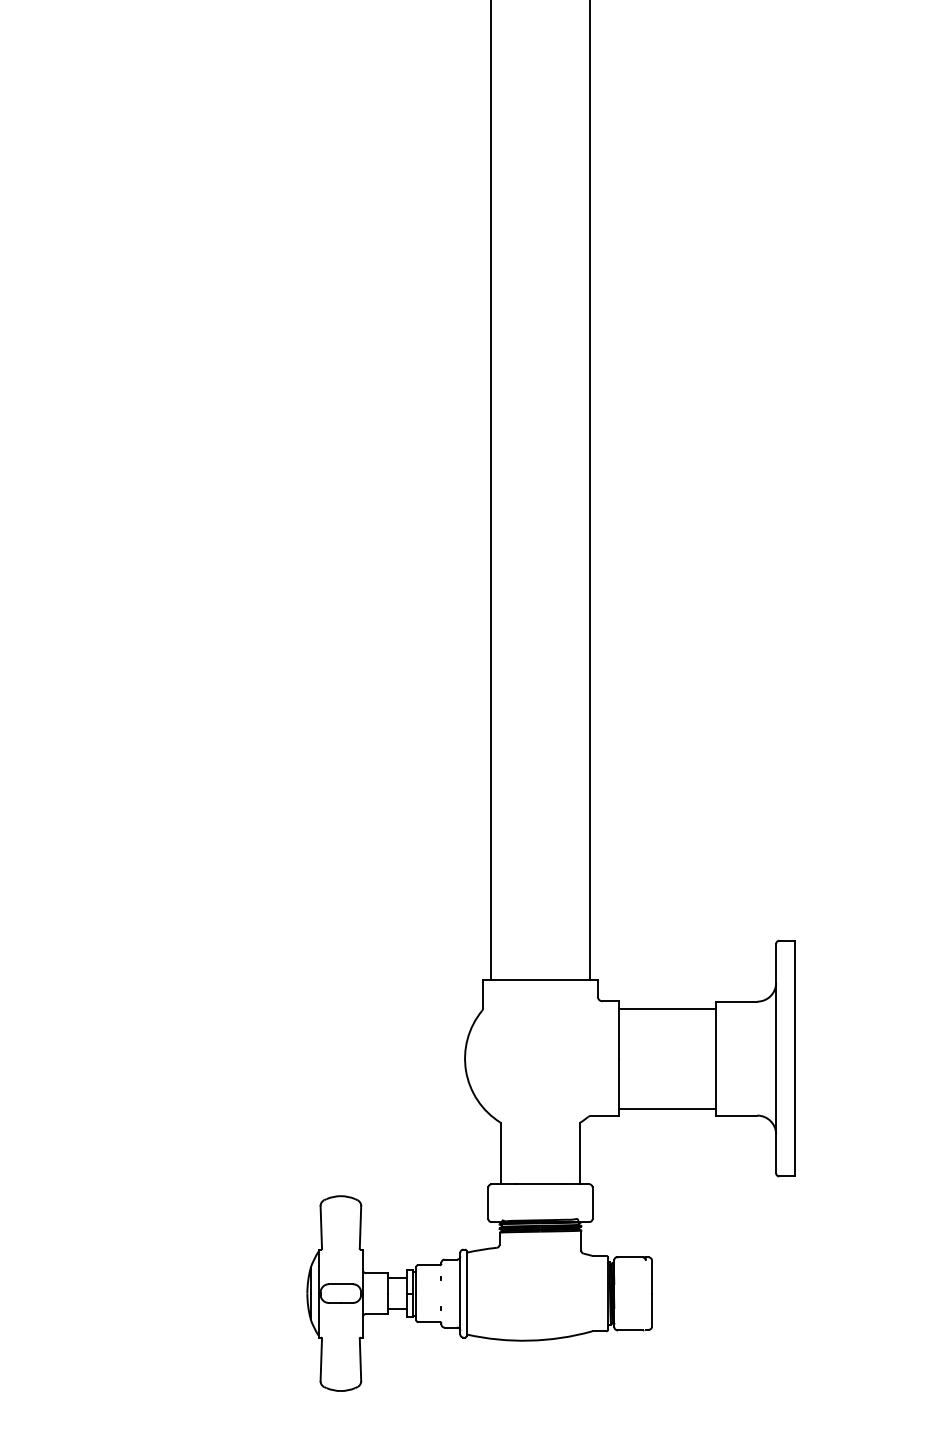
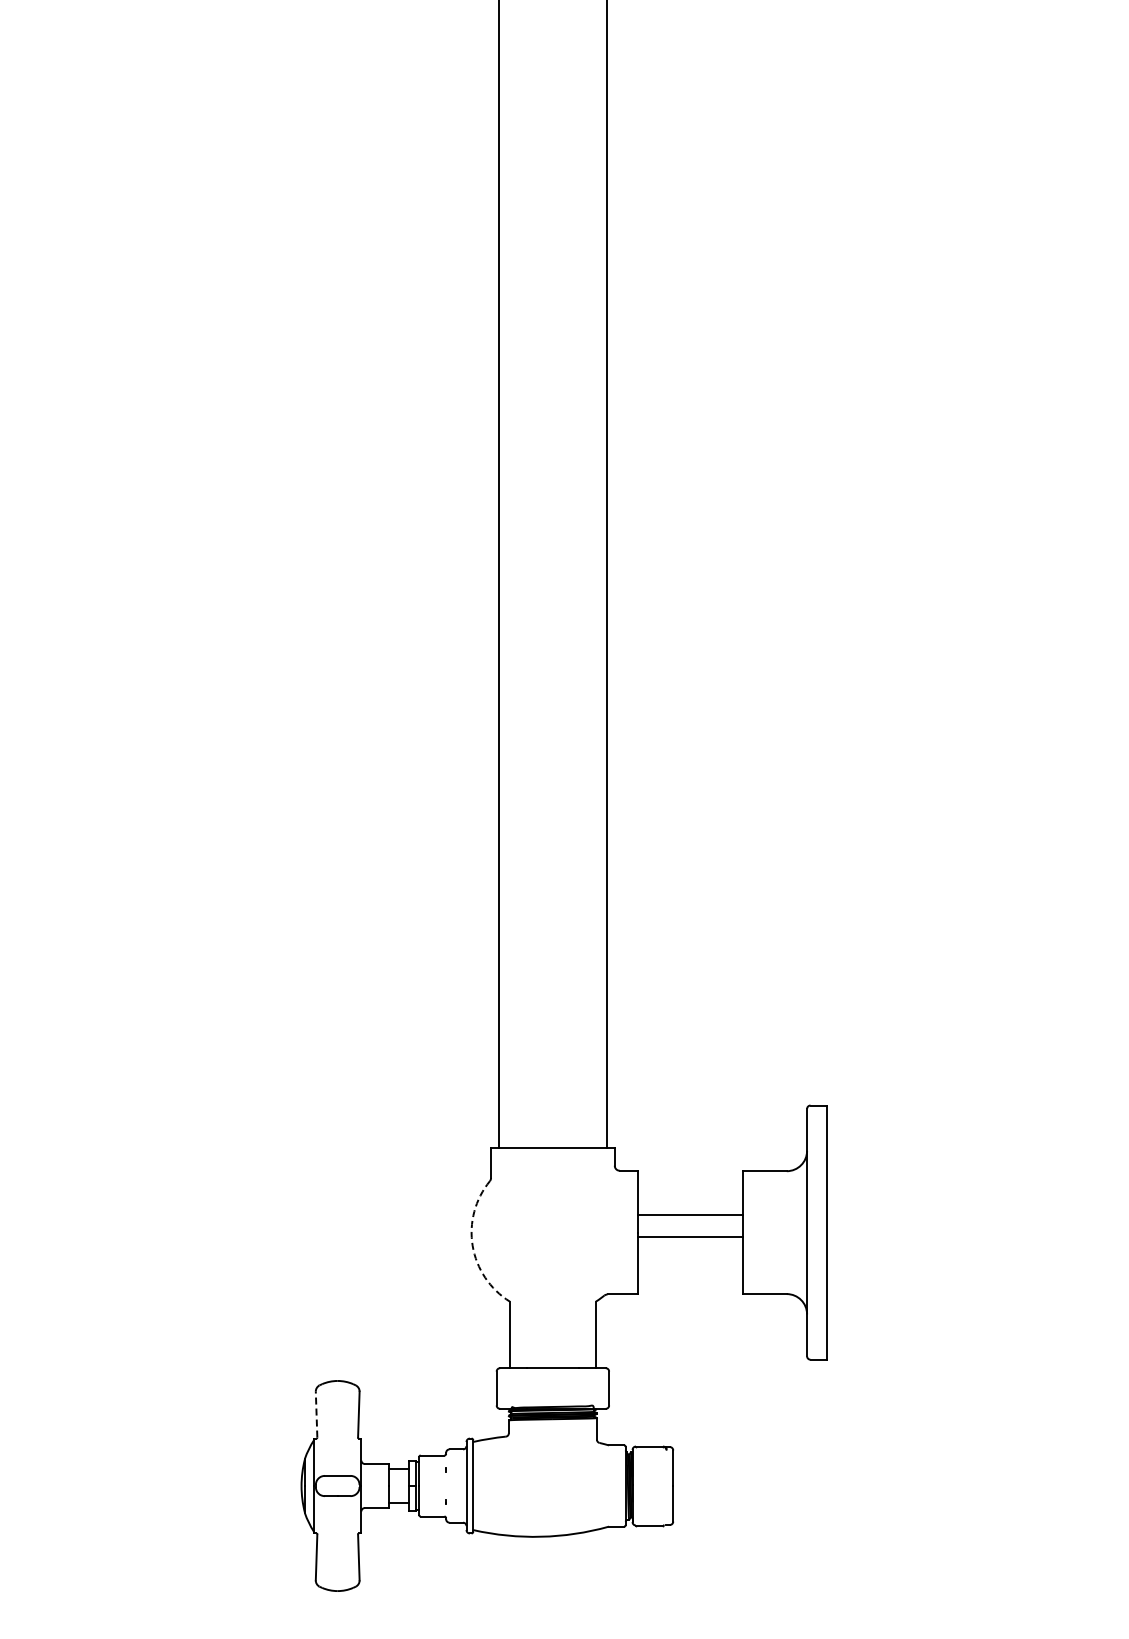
line: (667, 1008) -> (689, 1214), moved
arc: (465, 1070) -> (472, 1245), solid -> dashed
line: (667, 1108) -> (689, 1236), moved
line: (321, 1227) -> (316, 1414), solid -> dashed

